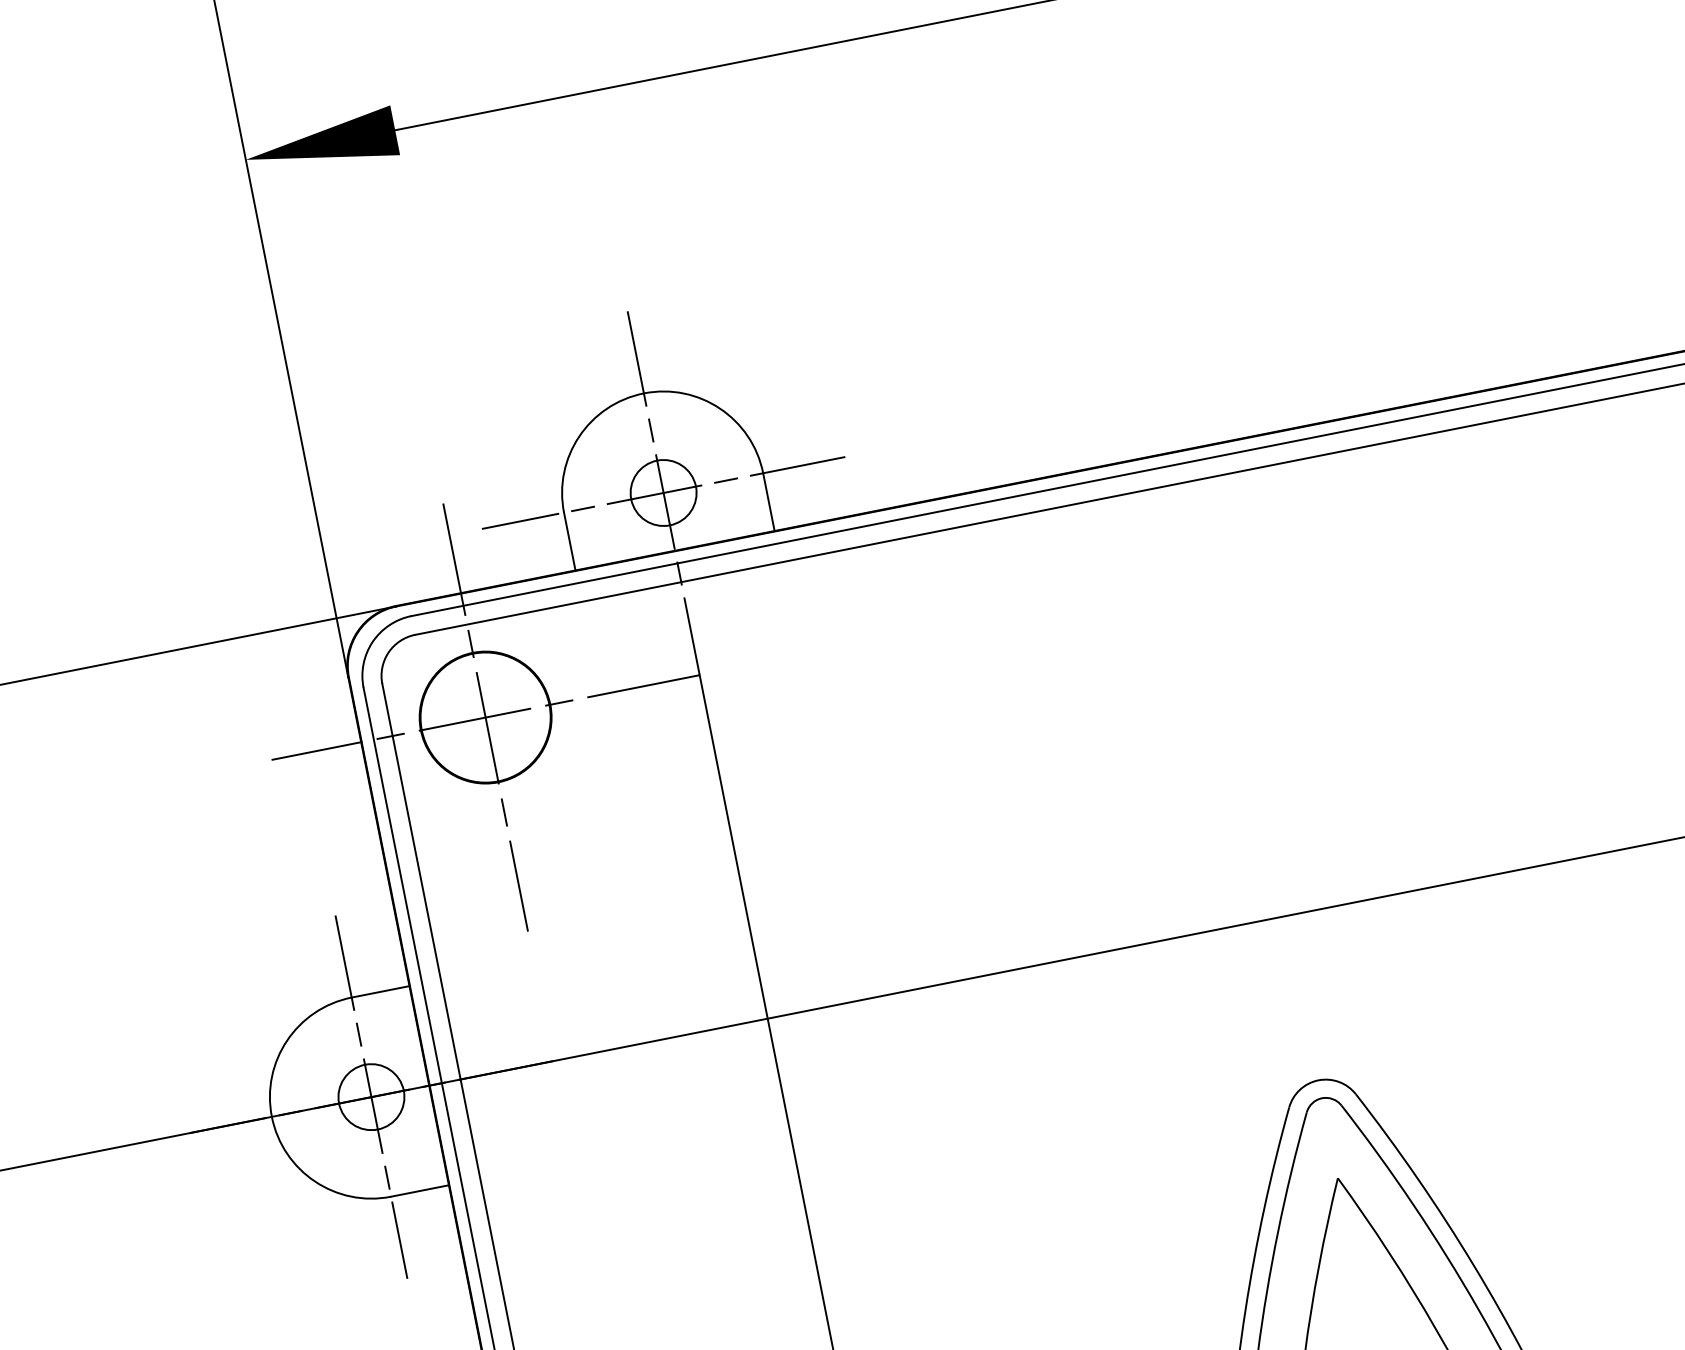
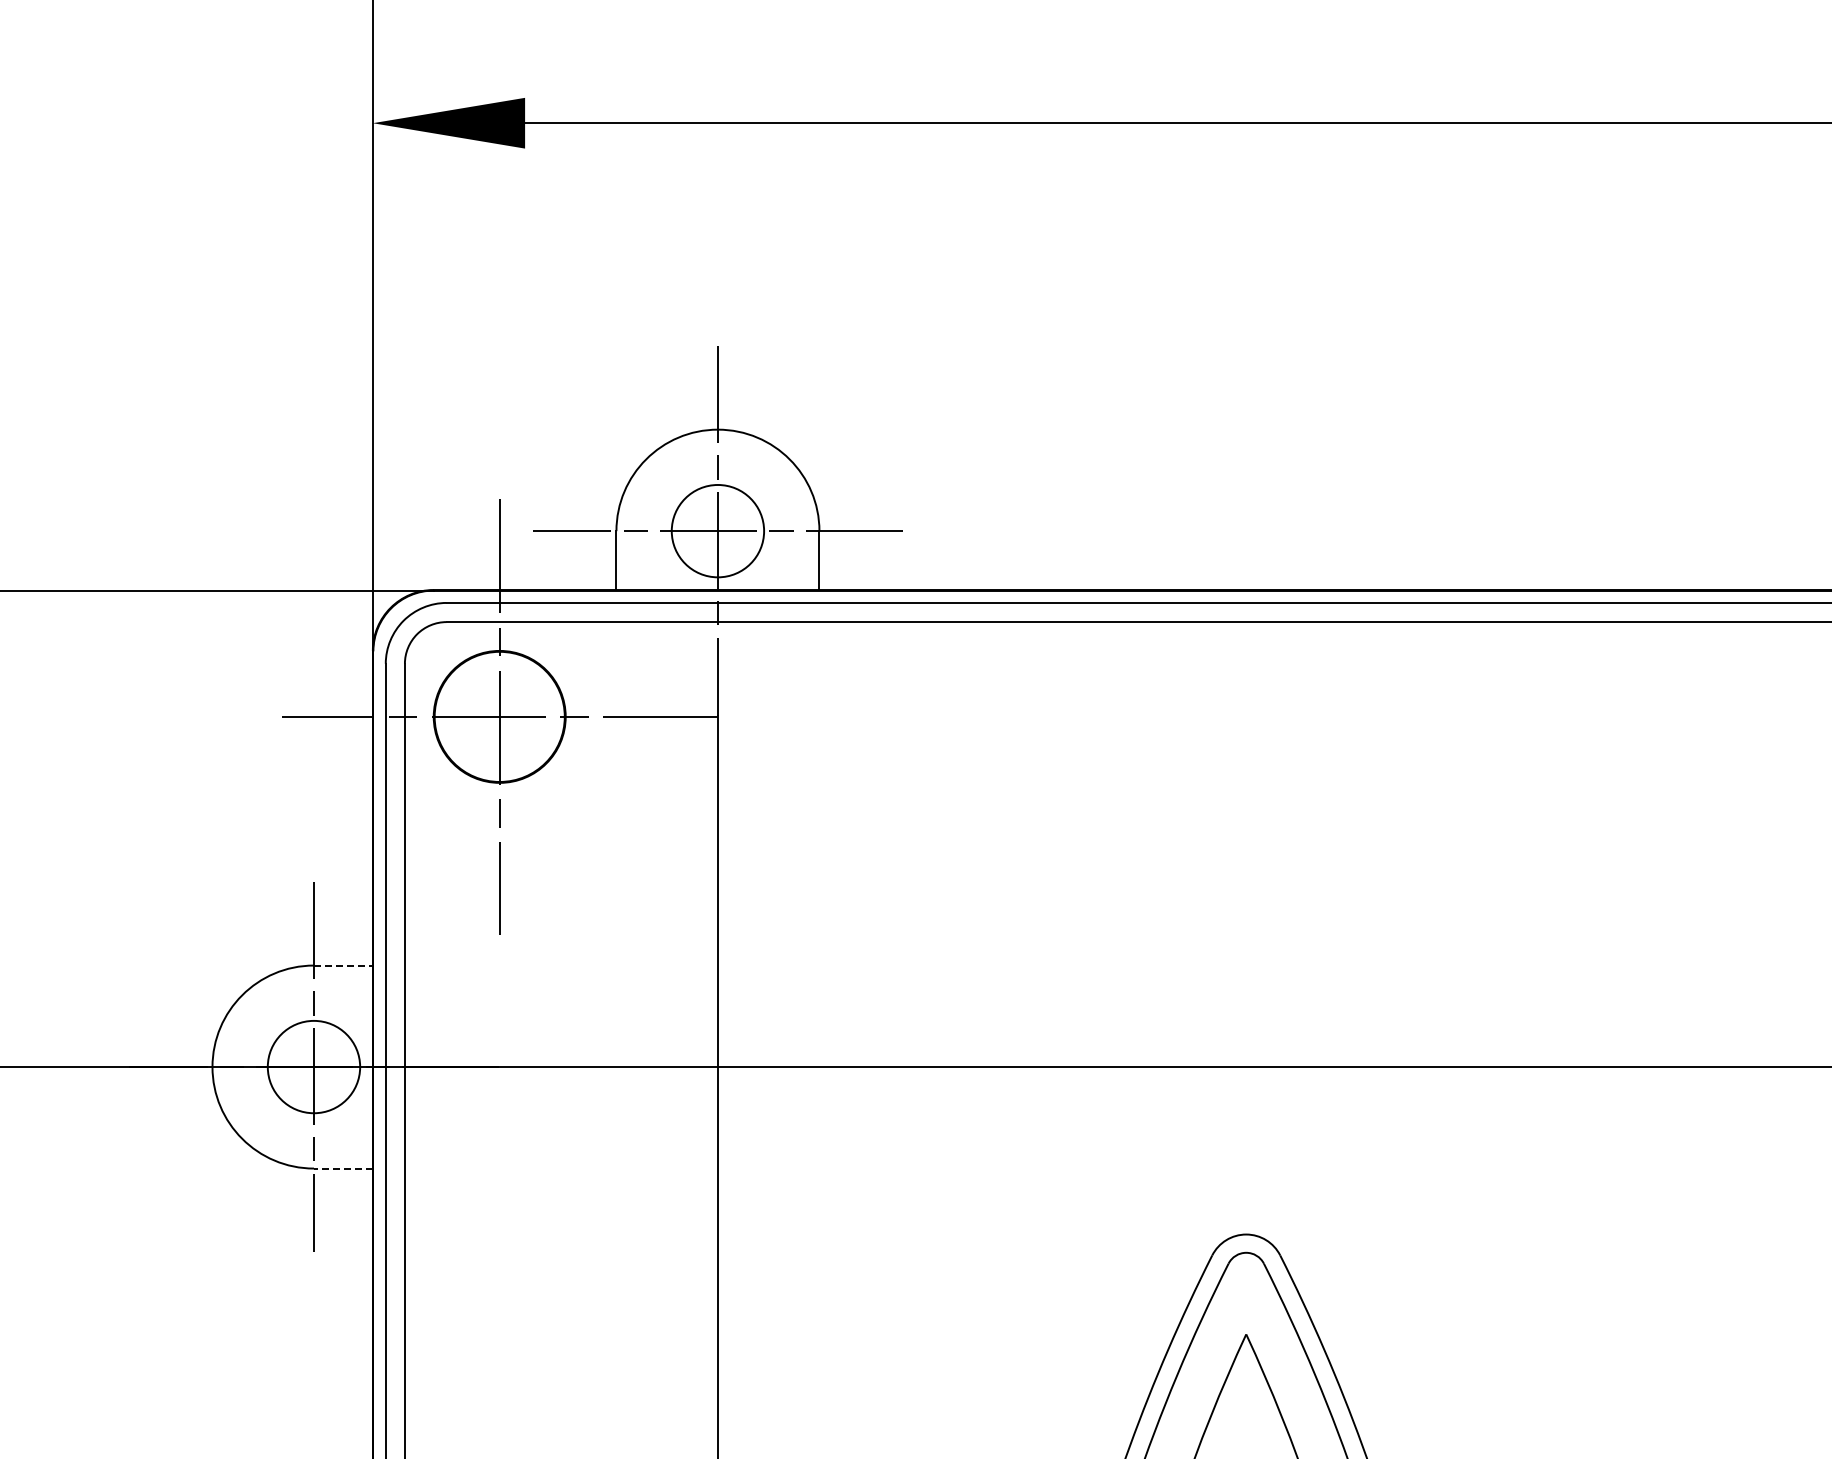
circle: (663, 493) -> (717, 531), size x1.4
line: (380, 991) -> (343, 965), solid -> dashed
circle: (371, 1097) -> (313, 1067), size x1.4
line: (419, 1191) -> (342, 1168), solid -> dashed

